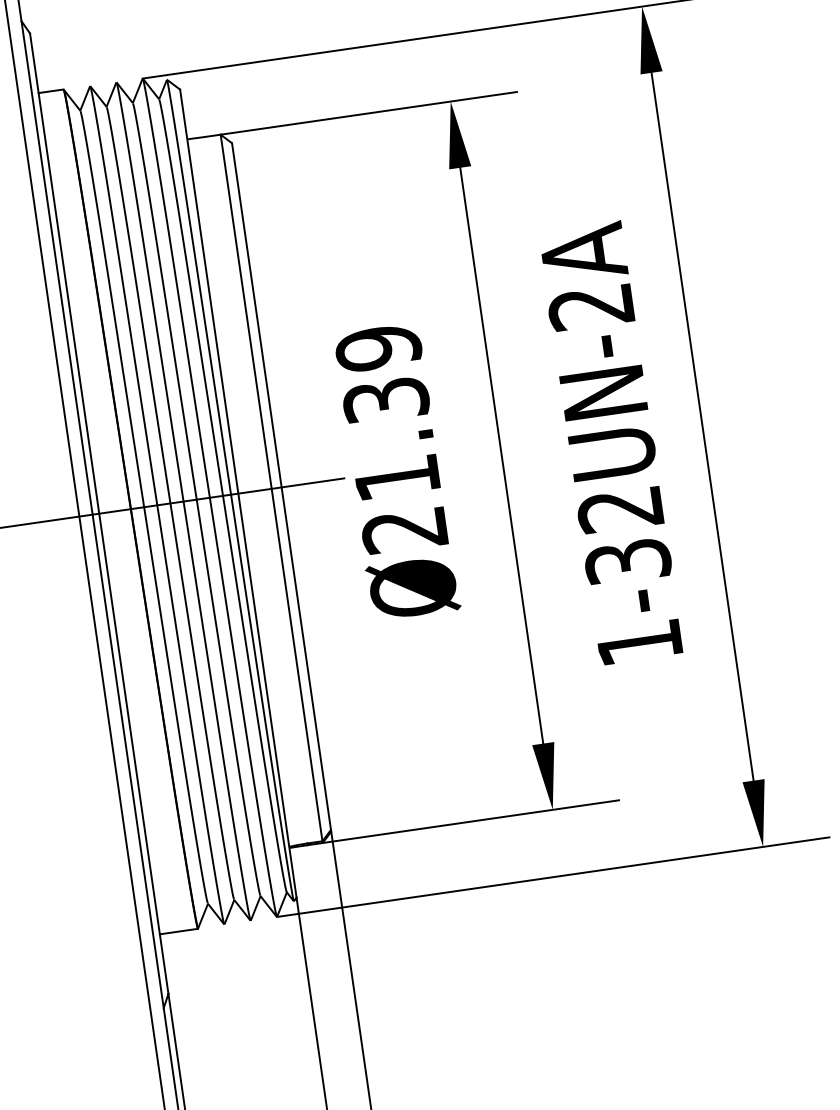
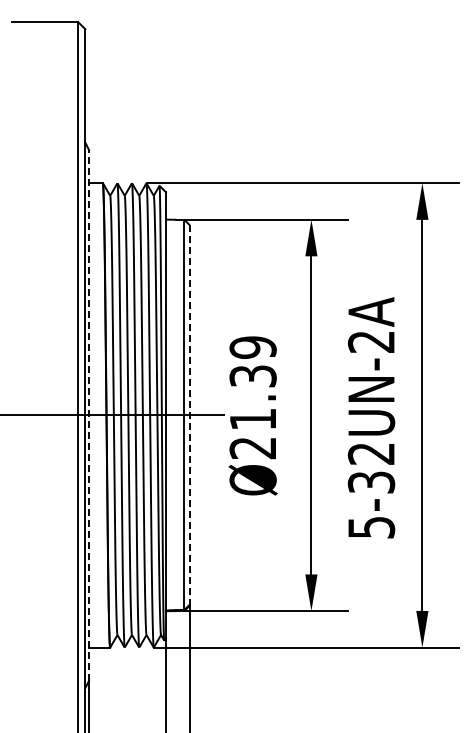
line: (280, 485) -> (189, 414), solid -> dashed
line: (99, 511) -> (89, 414), solid -> dashed
text: (639, 642) -> (371, 527), 1-32UN-2A -> 5-32UN-2A

